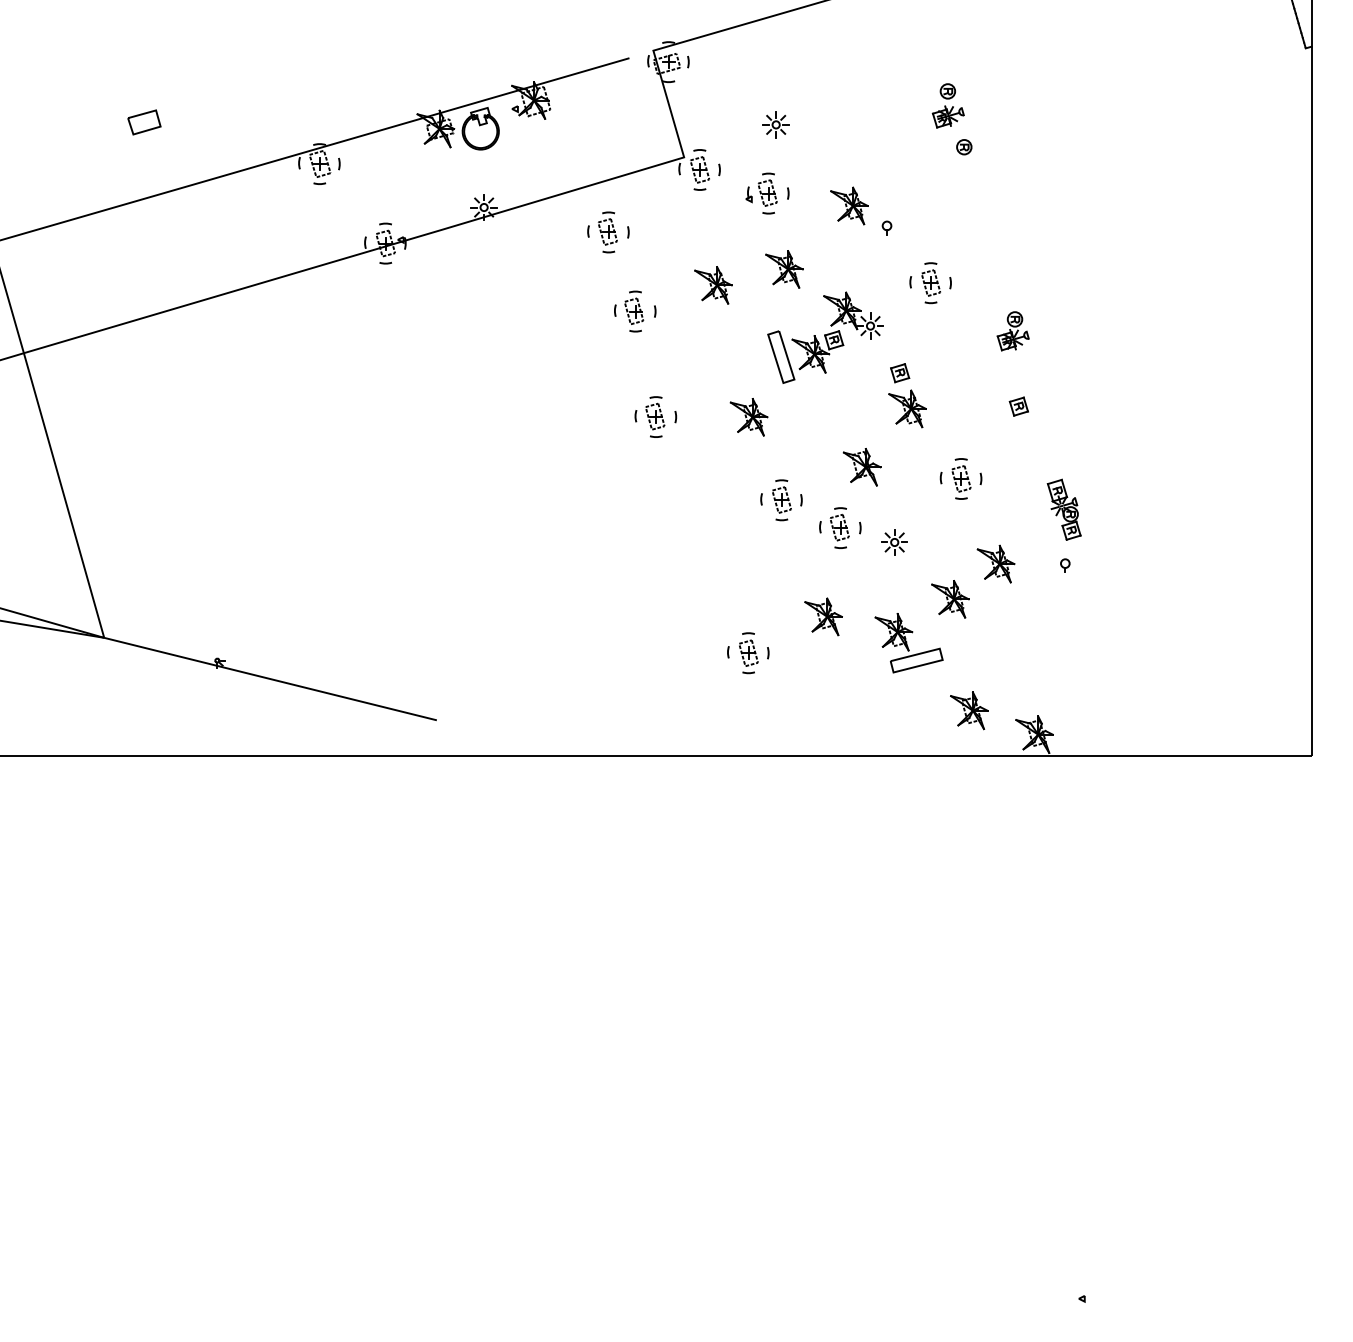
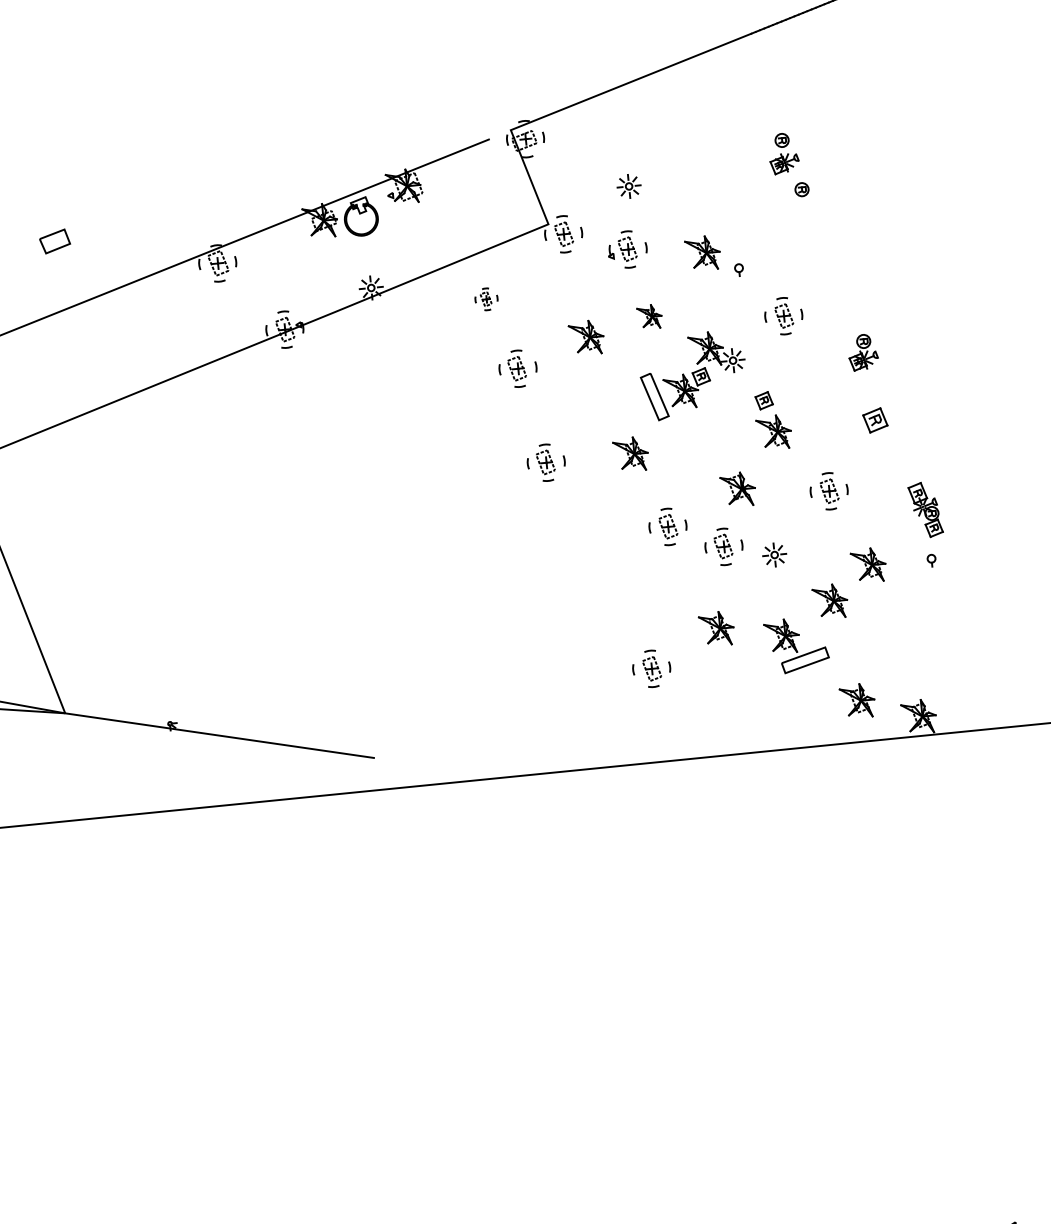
part: (608, 232) -> (486, 299), size x0.6
part: (784, 269) -> (649, 317), size x0.7
part: (1018, 406) -> (874, 420), size x1.4

